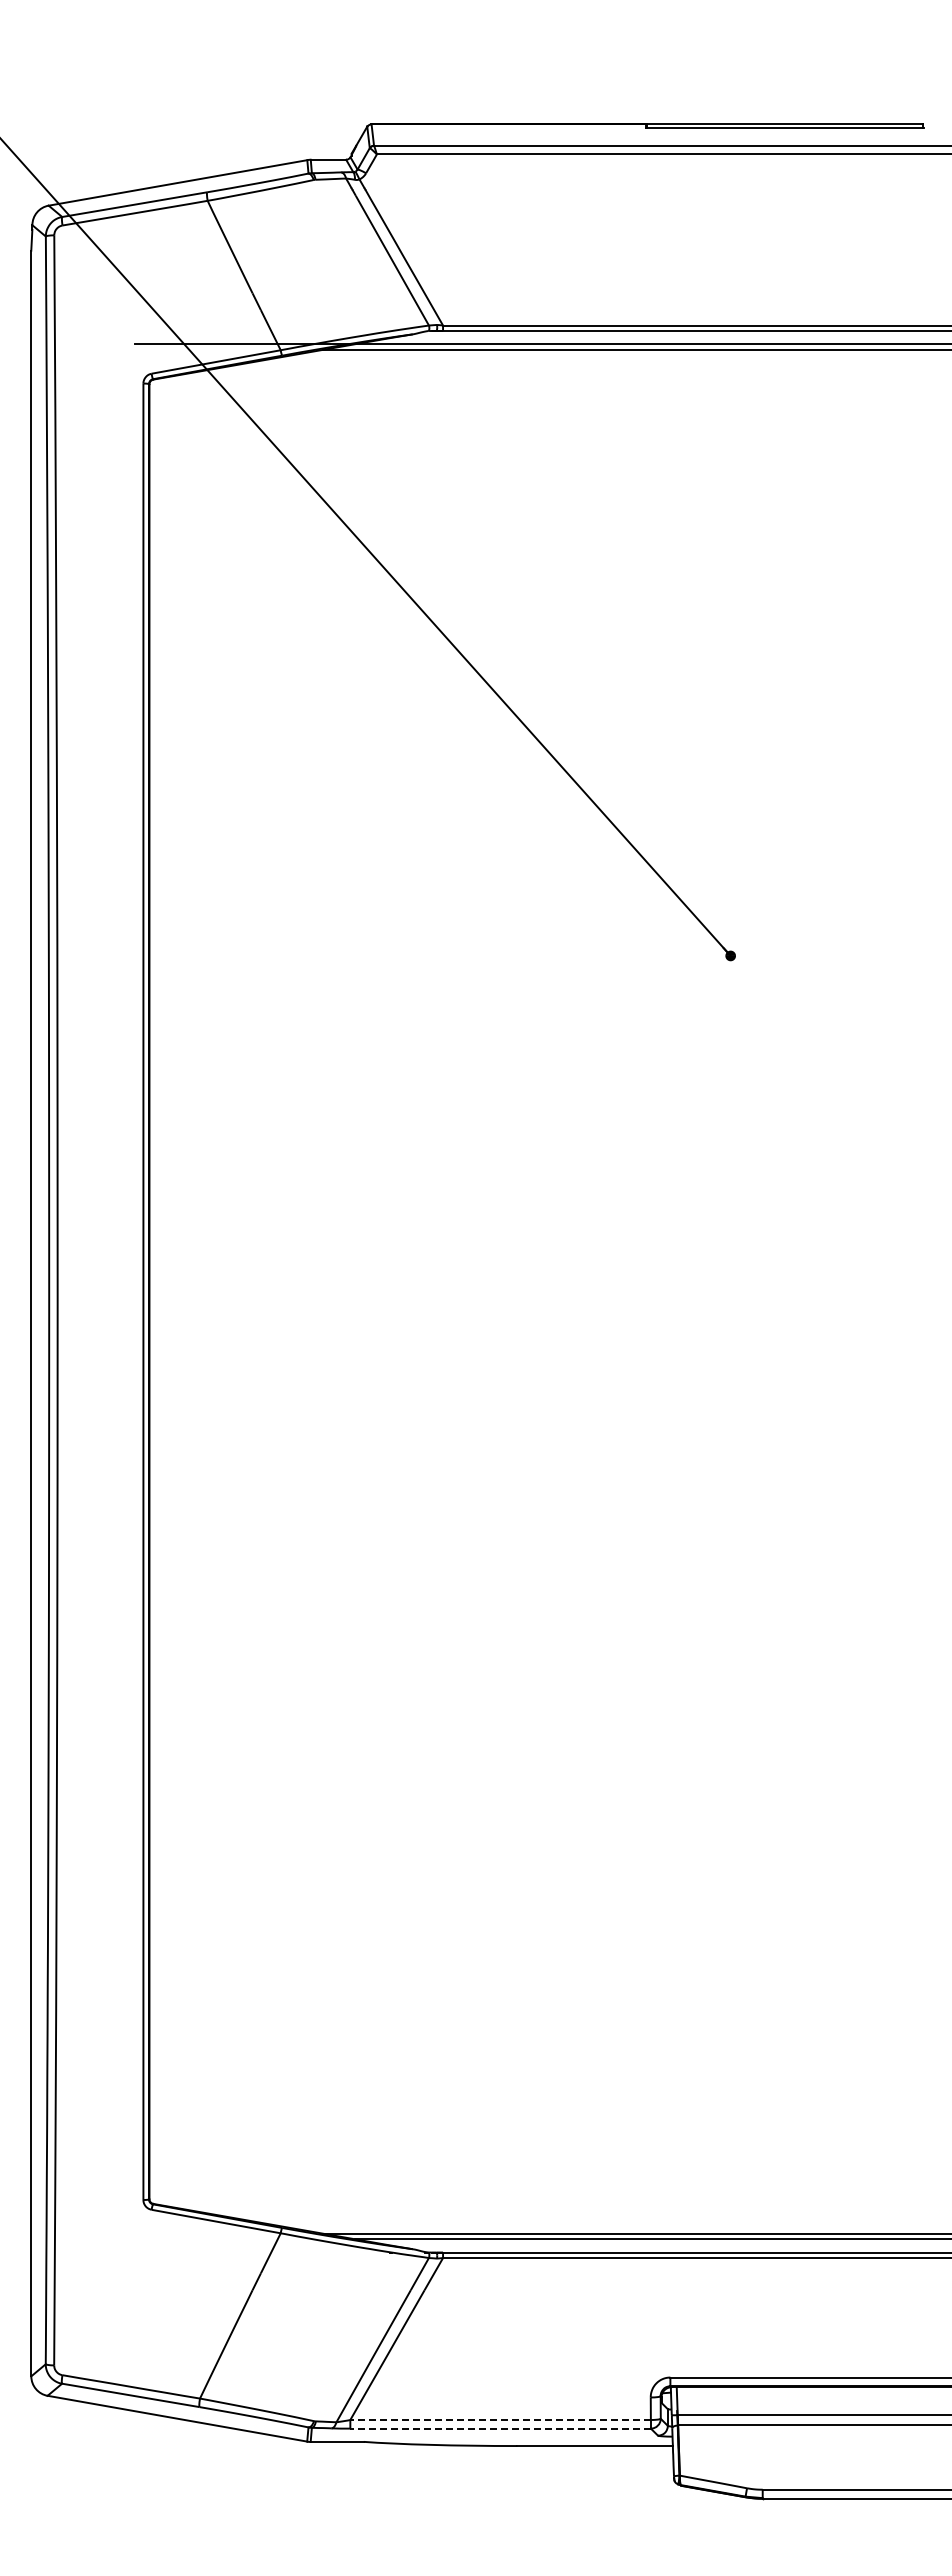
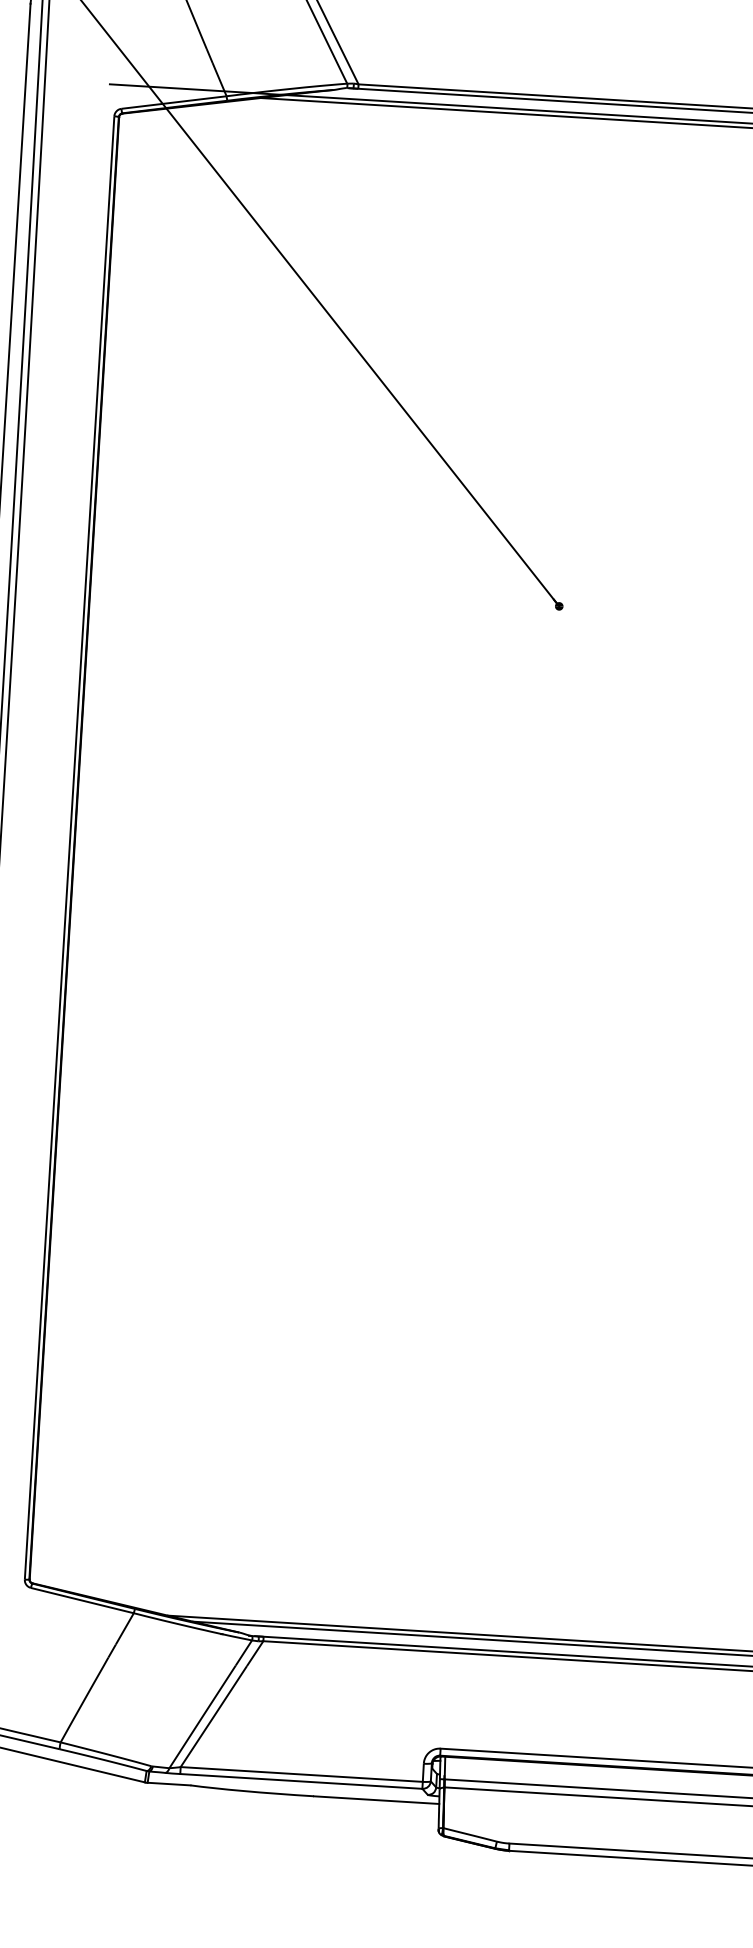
line: (500, 2419) -> (301, 1774), dashed -> solid
line: (500, 2428) -> (301, 1781), dashed -> solid

